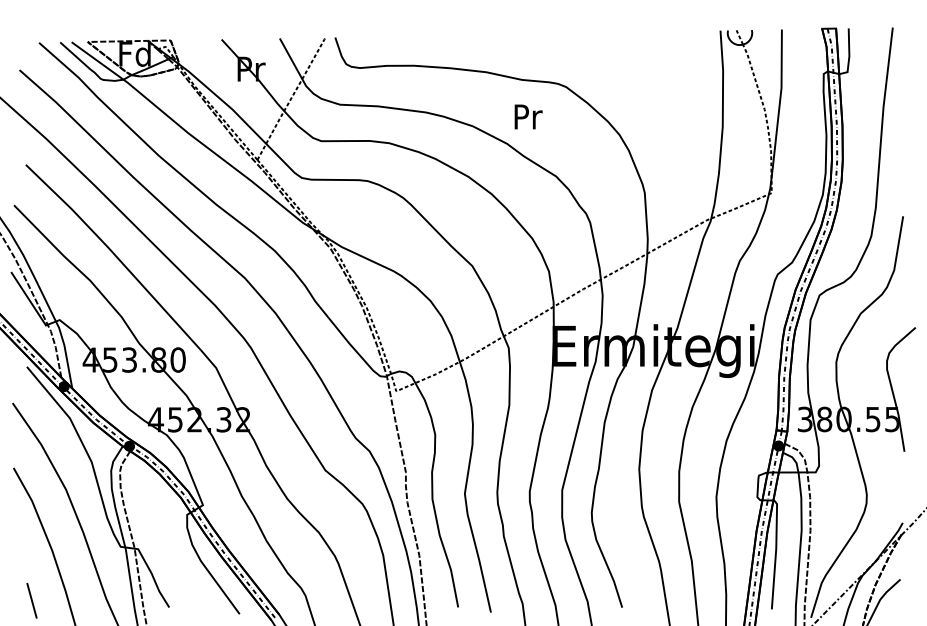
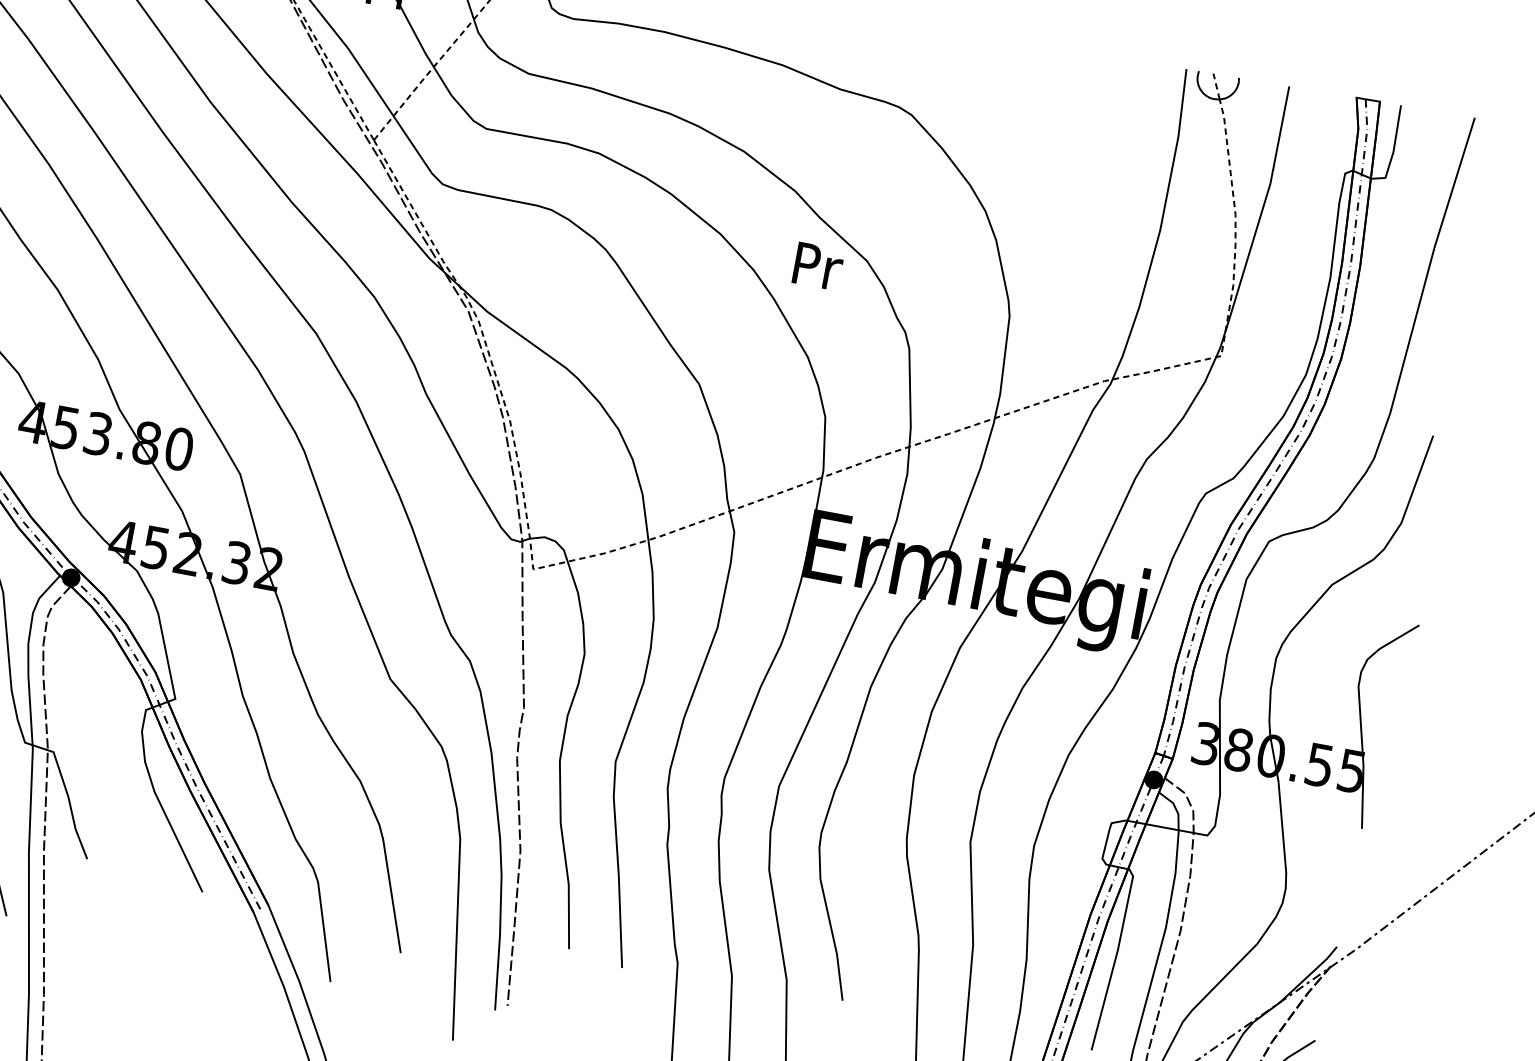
text: (528, 116) -> (818, 265), moved

